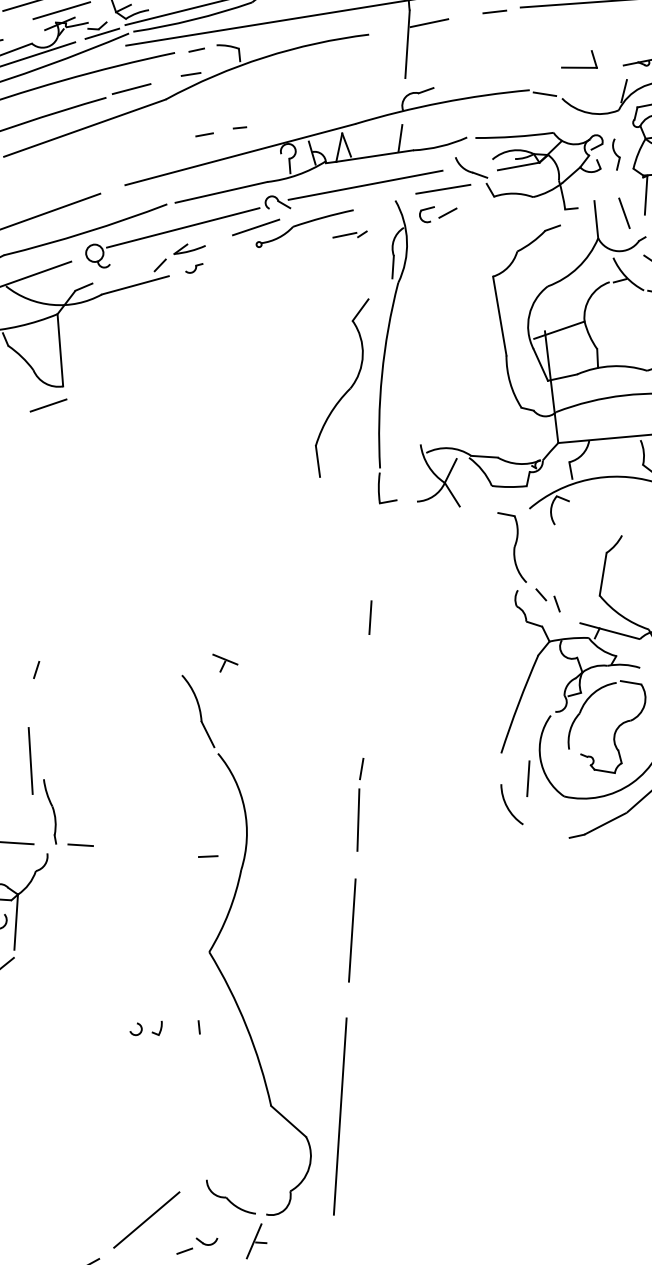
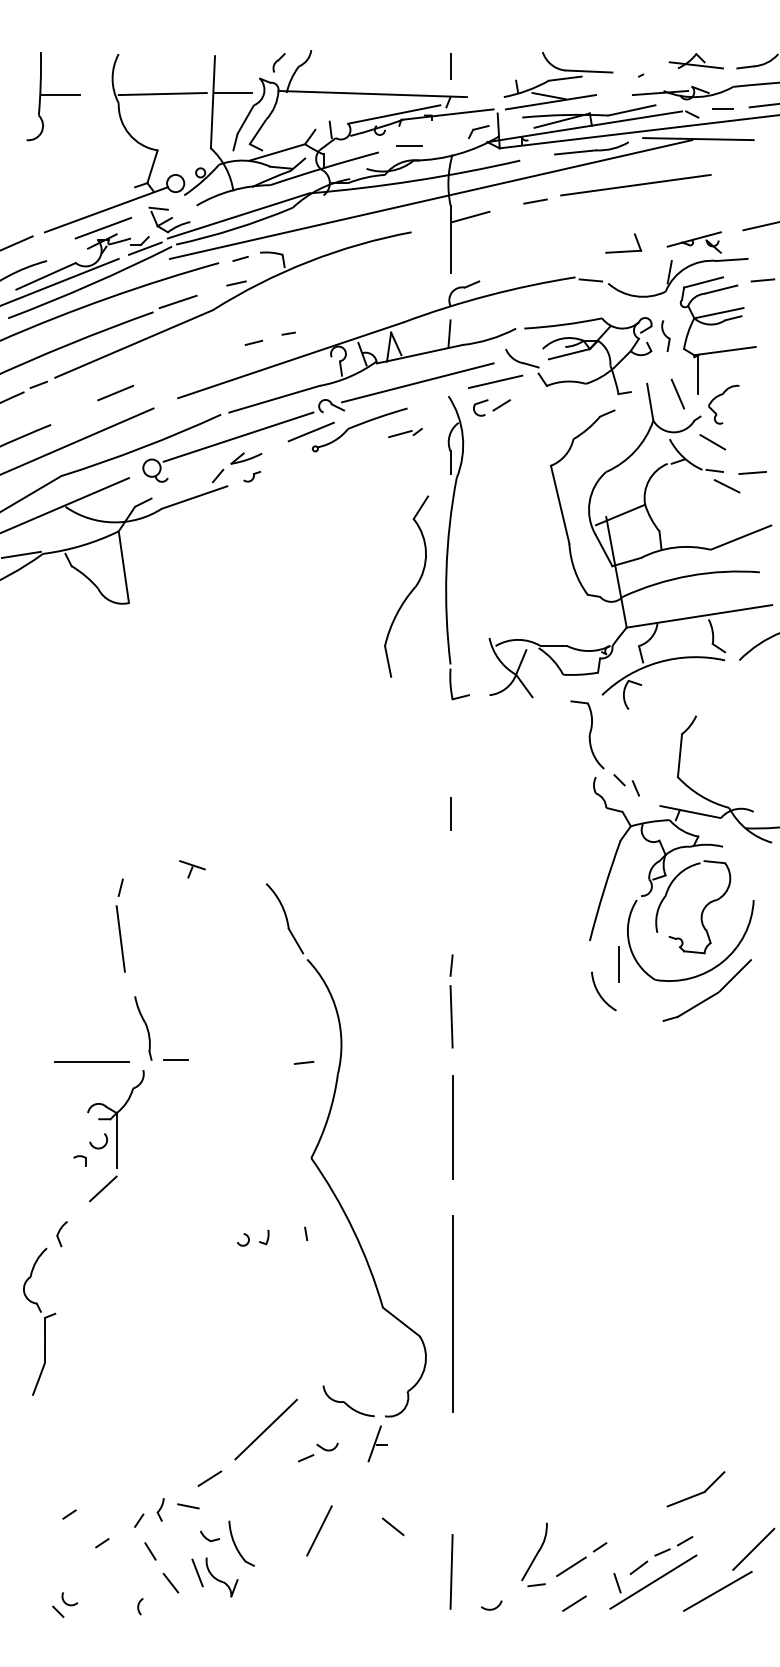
line: (48, 404) -> (115, 392), moved
part: (225, 663) -> (192, 869), moved
line: (30, 760) -> (120, 938), moved

